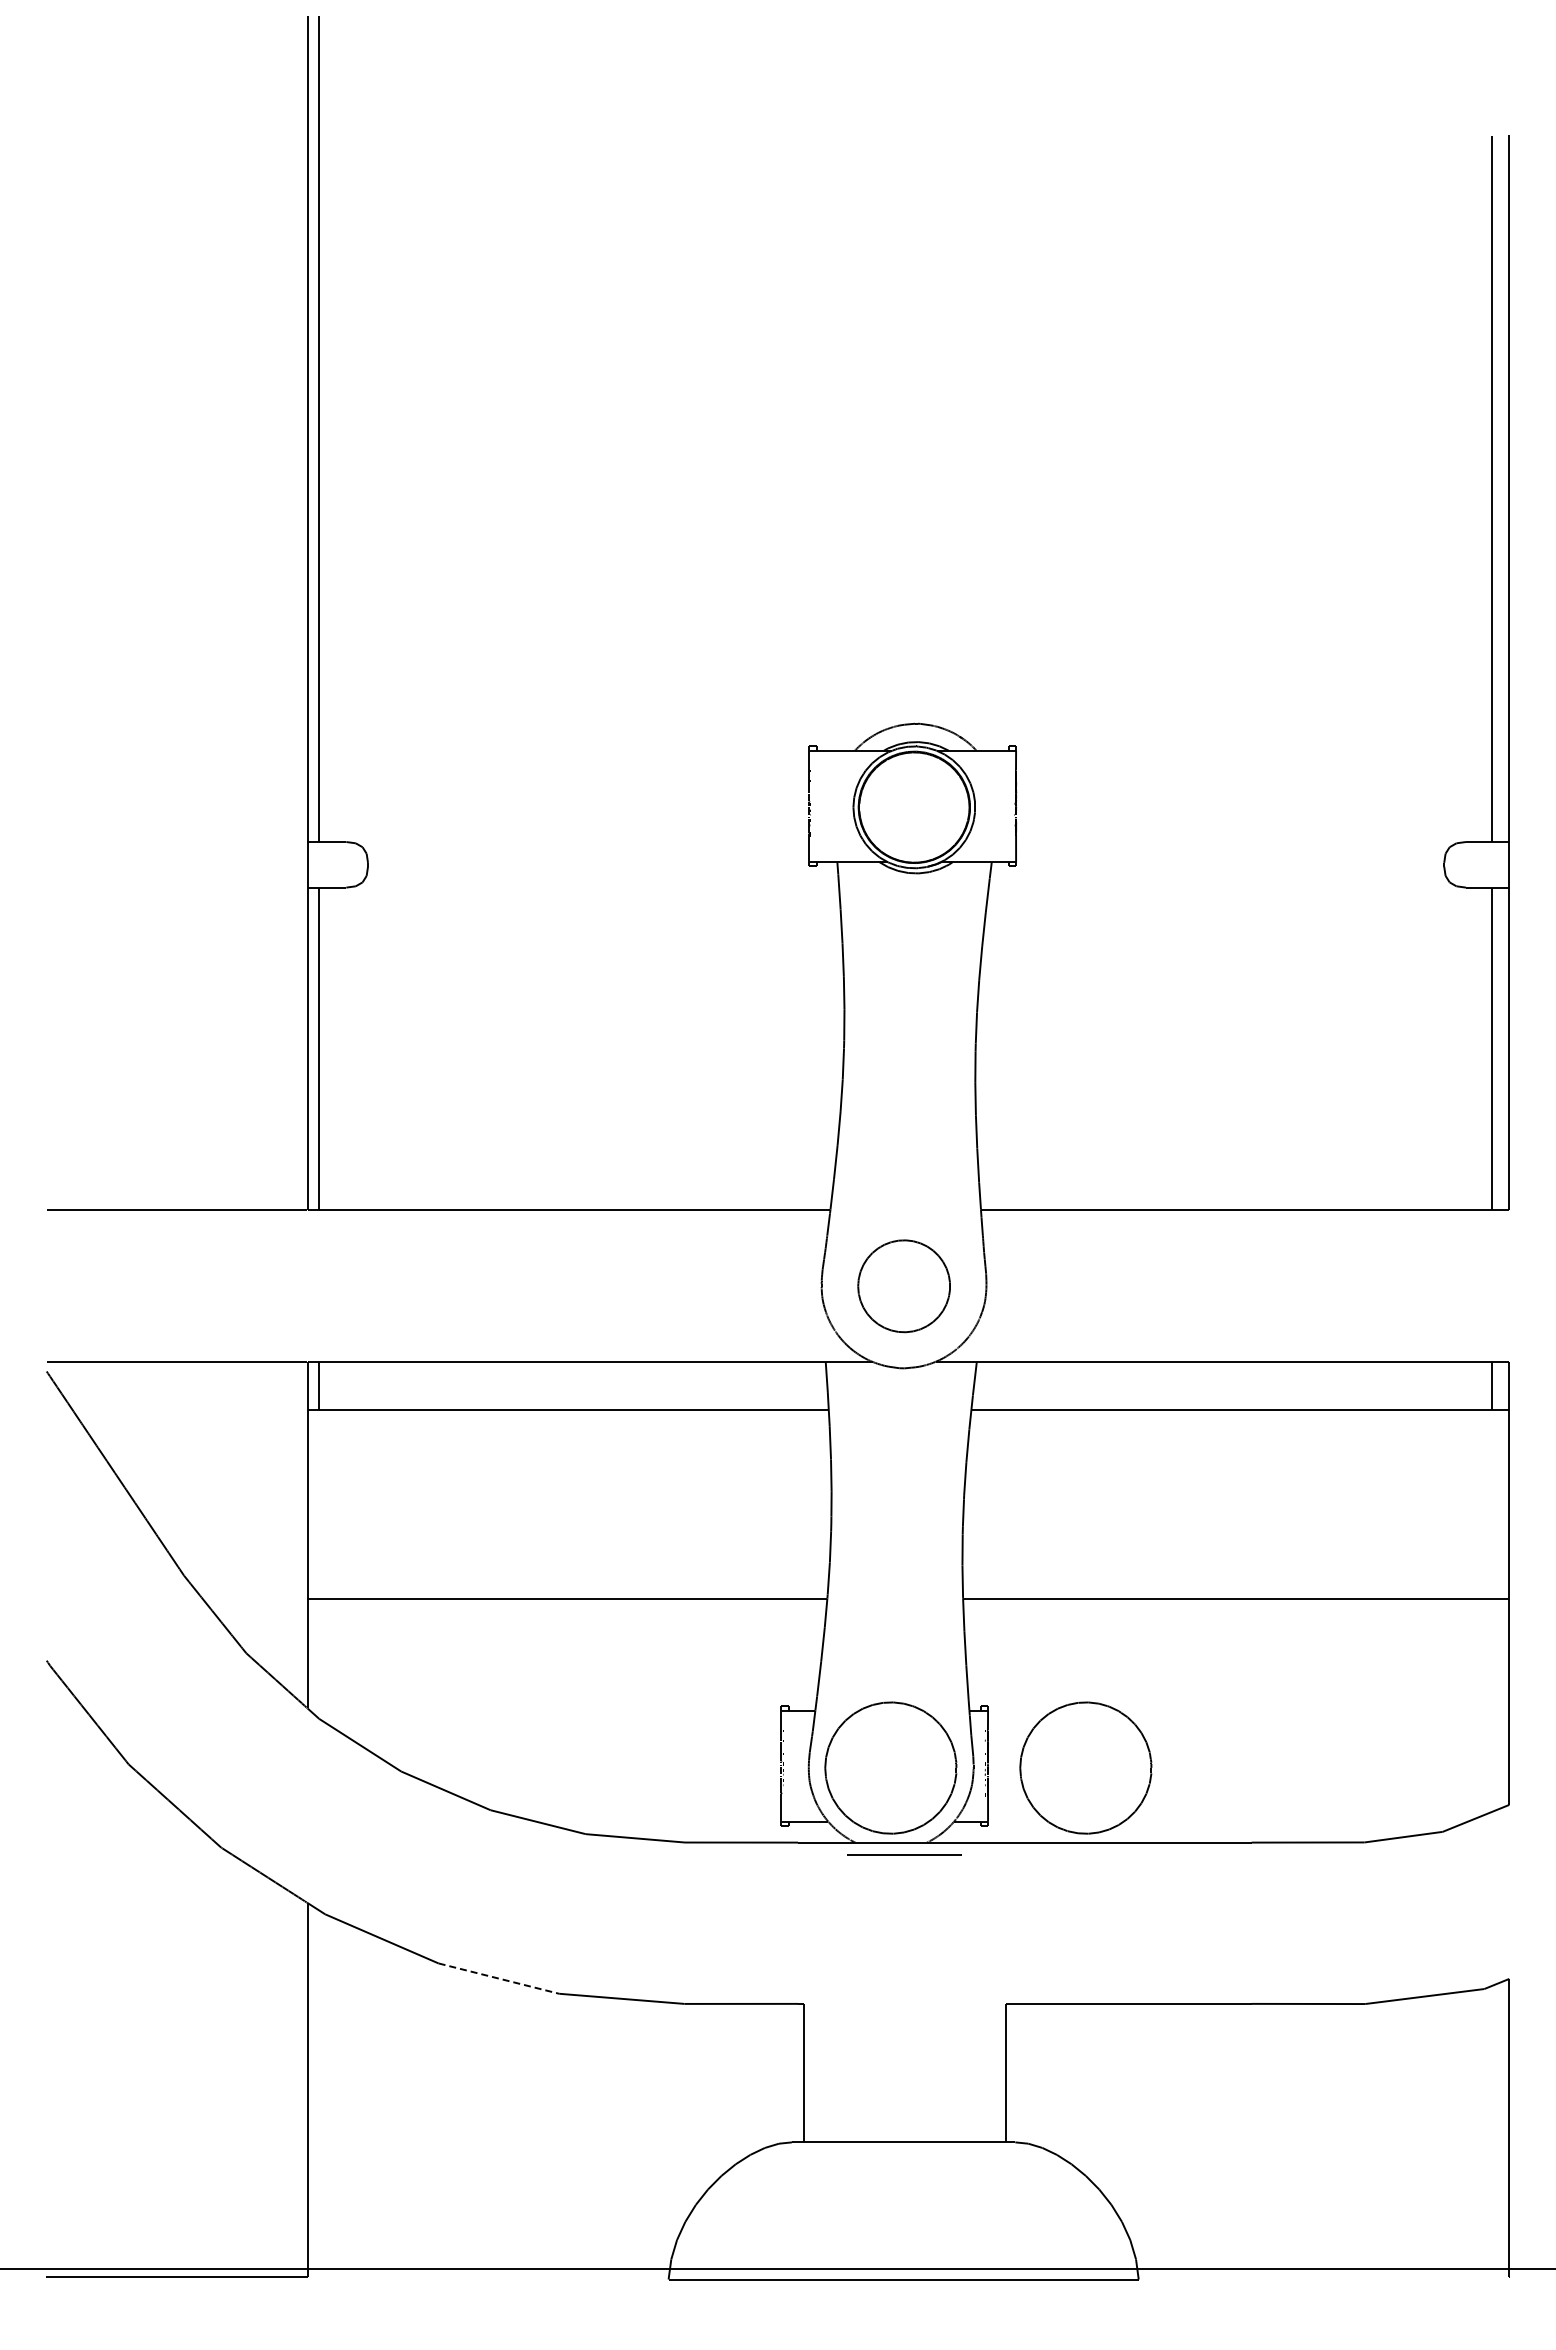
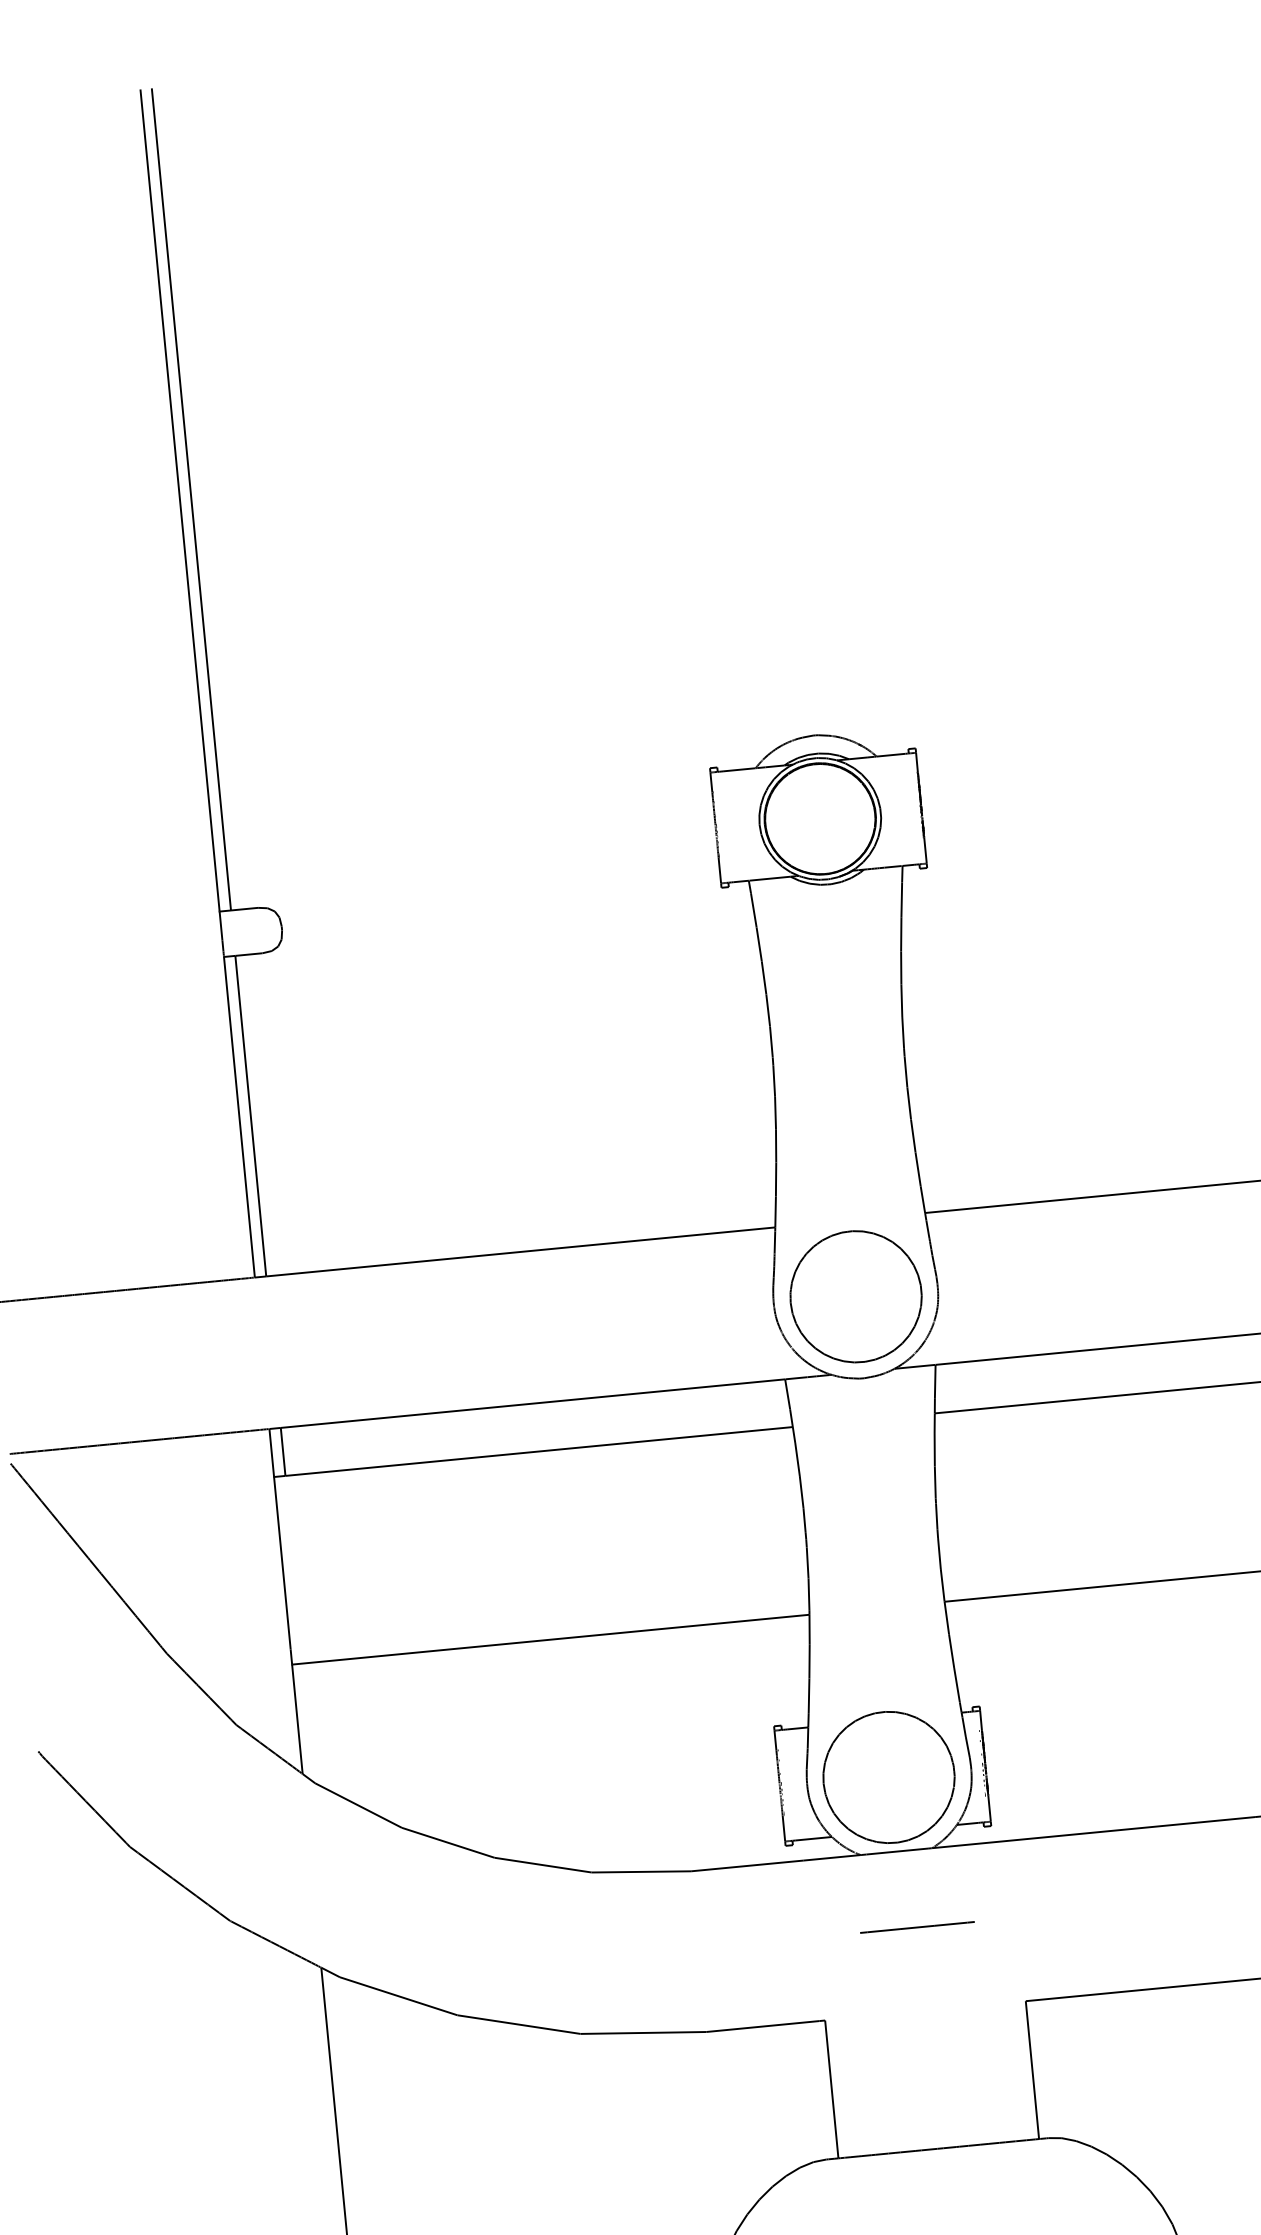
part: (903, 1285) -> (855, 1295), size x1.43
part: (1085, 1767) -> (1082, 1758), removed
line: (904, 1854) -> (917, 1926), moved
line: (499, 1978) -> (519, 2024), dashed -> solid

